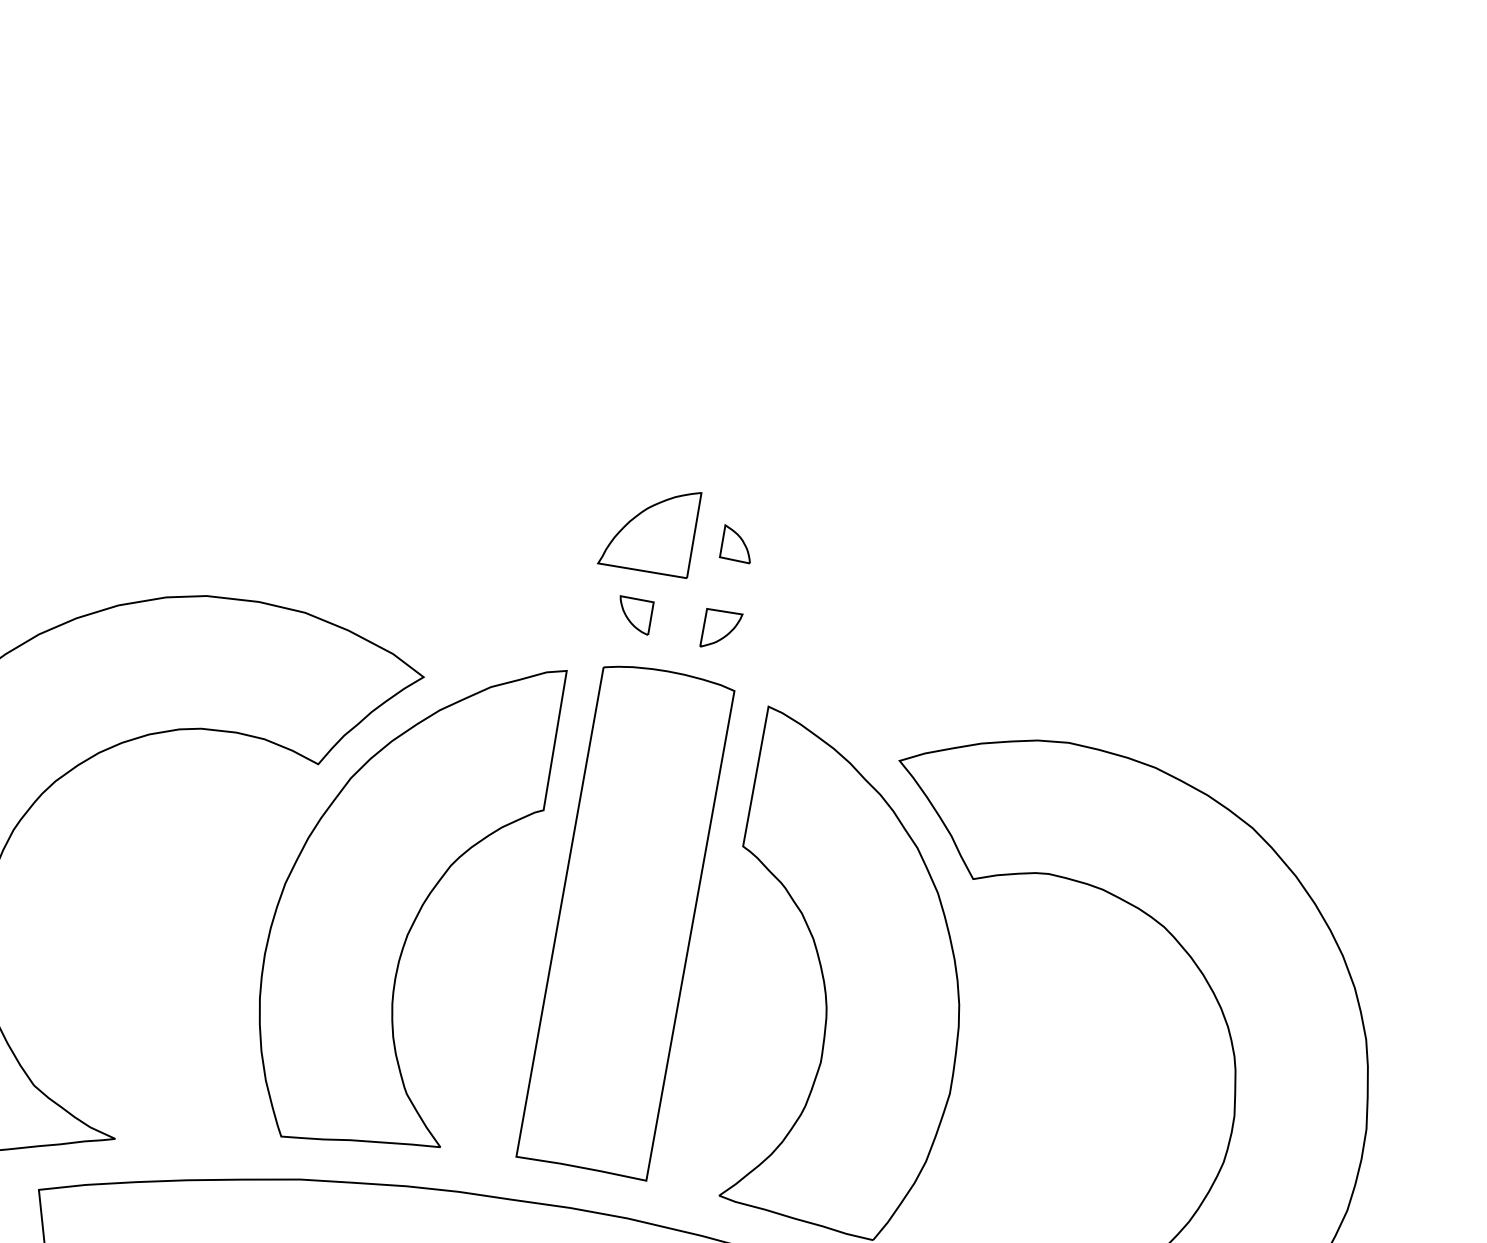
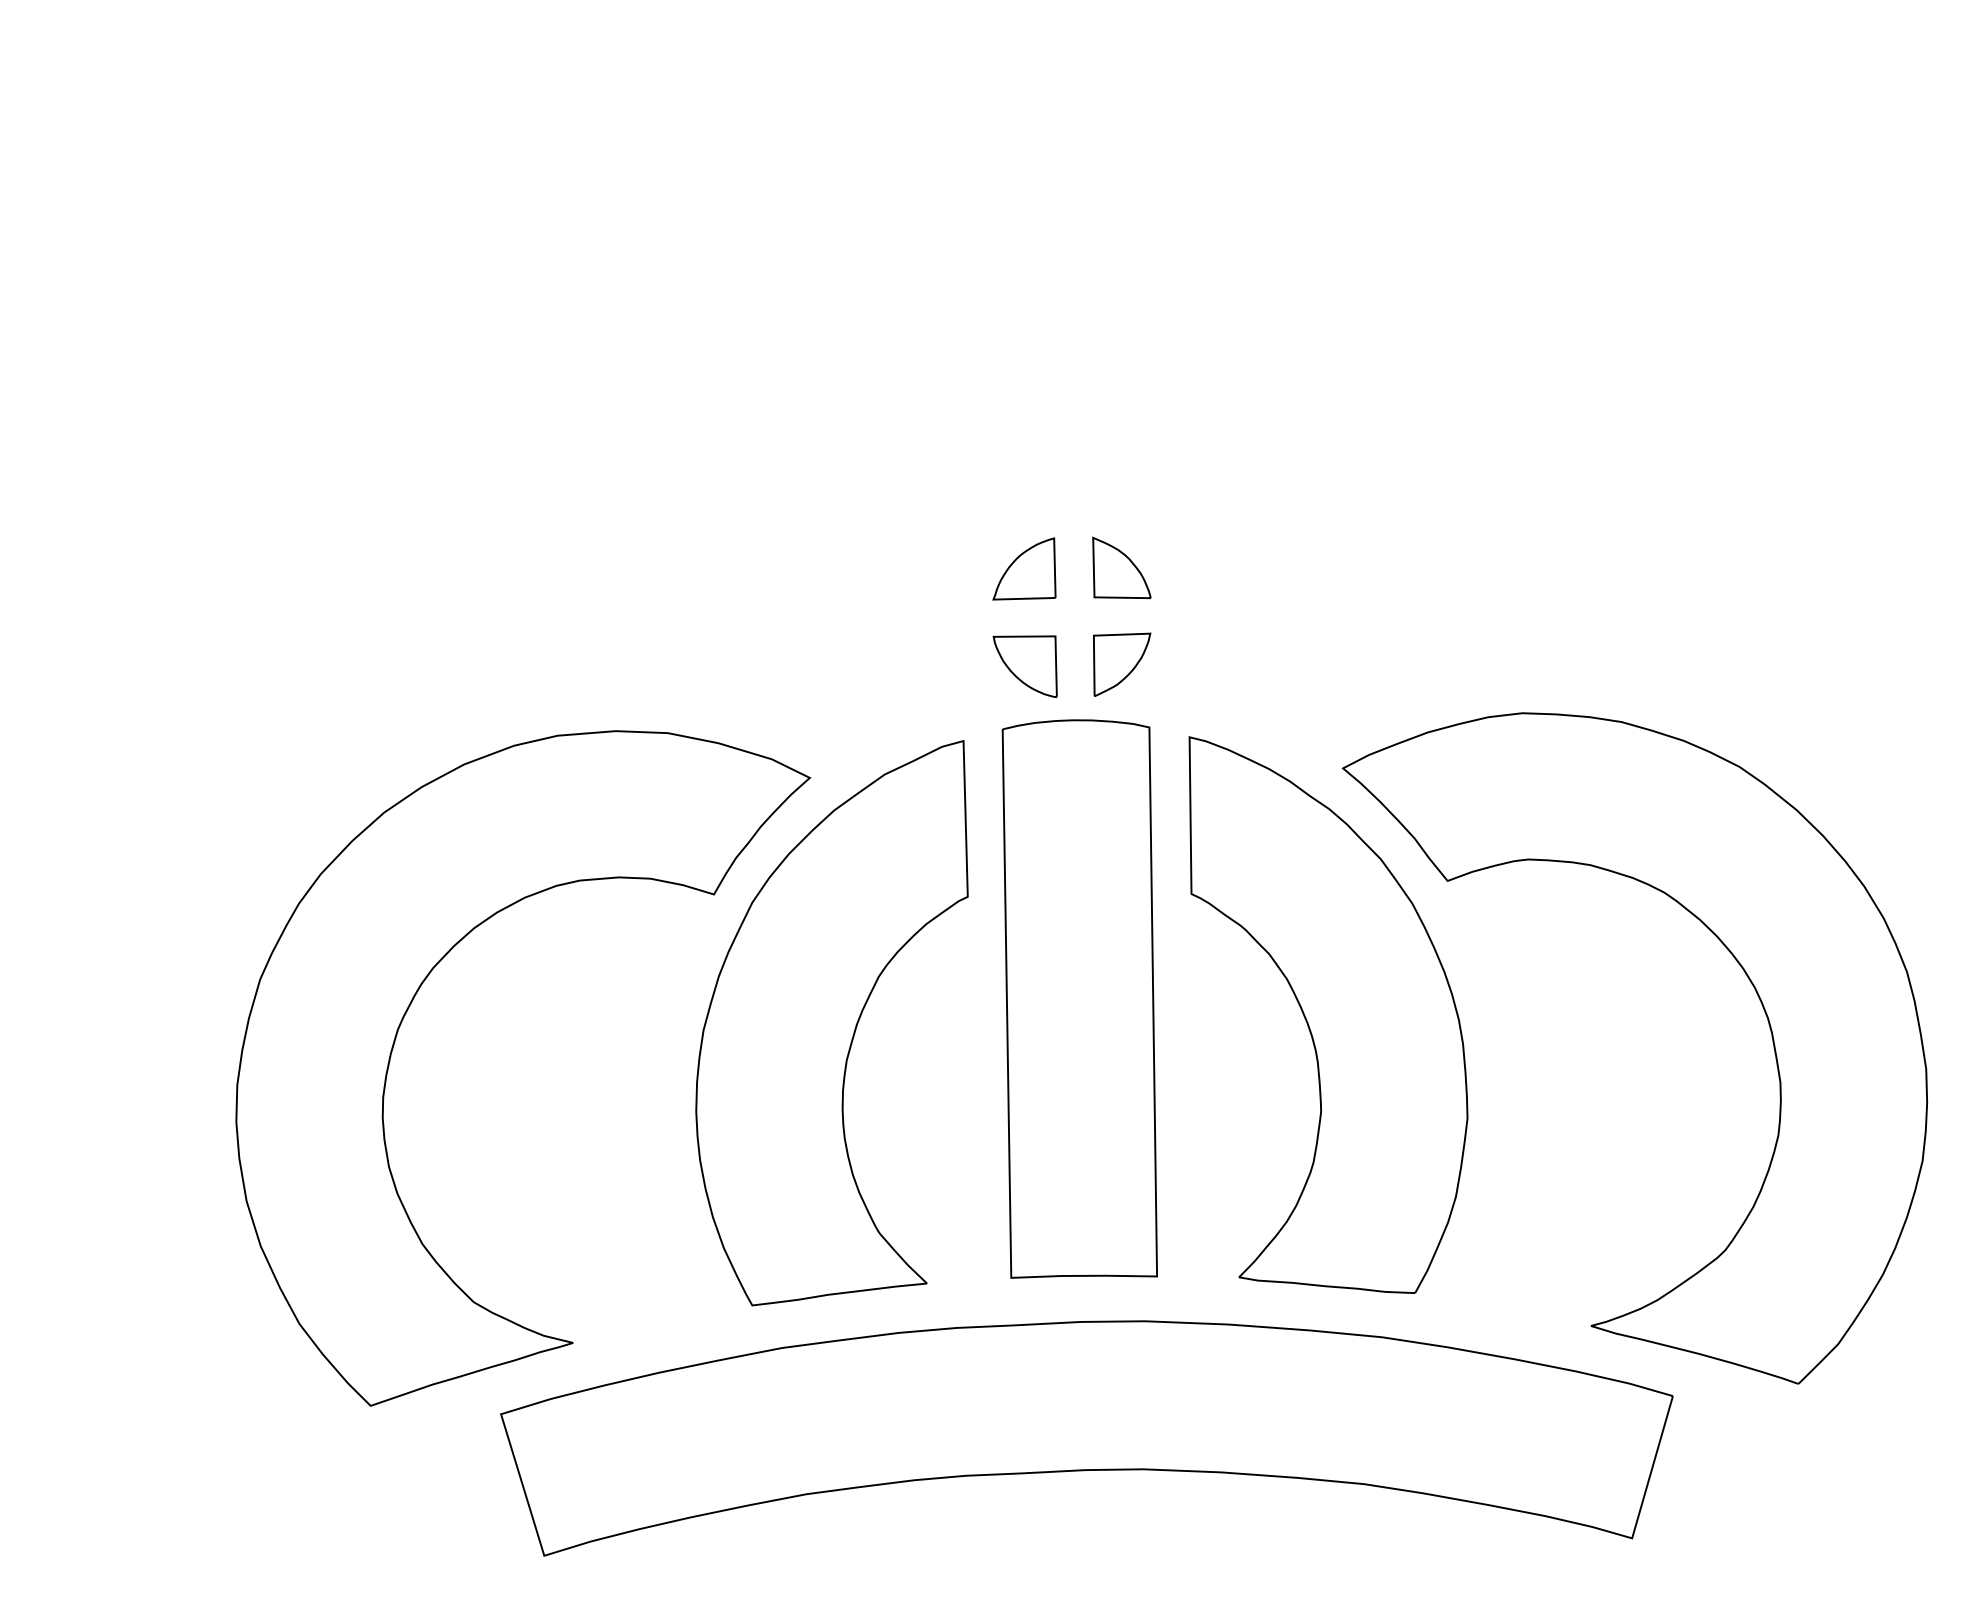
part: (650, 527) -> (1024, 568), size x0.62
part: (737, 543) -> (1121, 567), size x1.67
part: (633, 615) -> (1024, 666), size x1.67
part: (721, 630) -> (1122, 664), size x1.43

